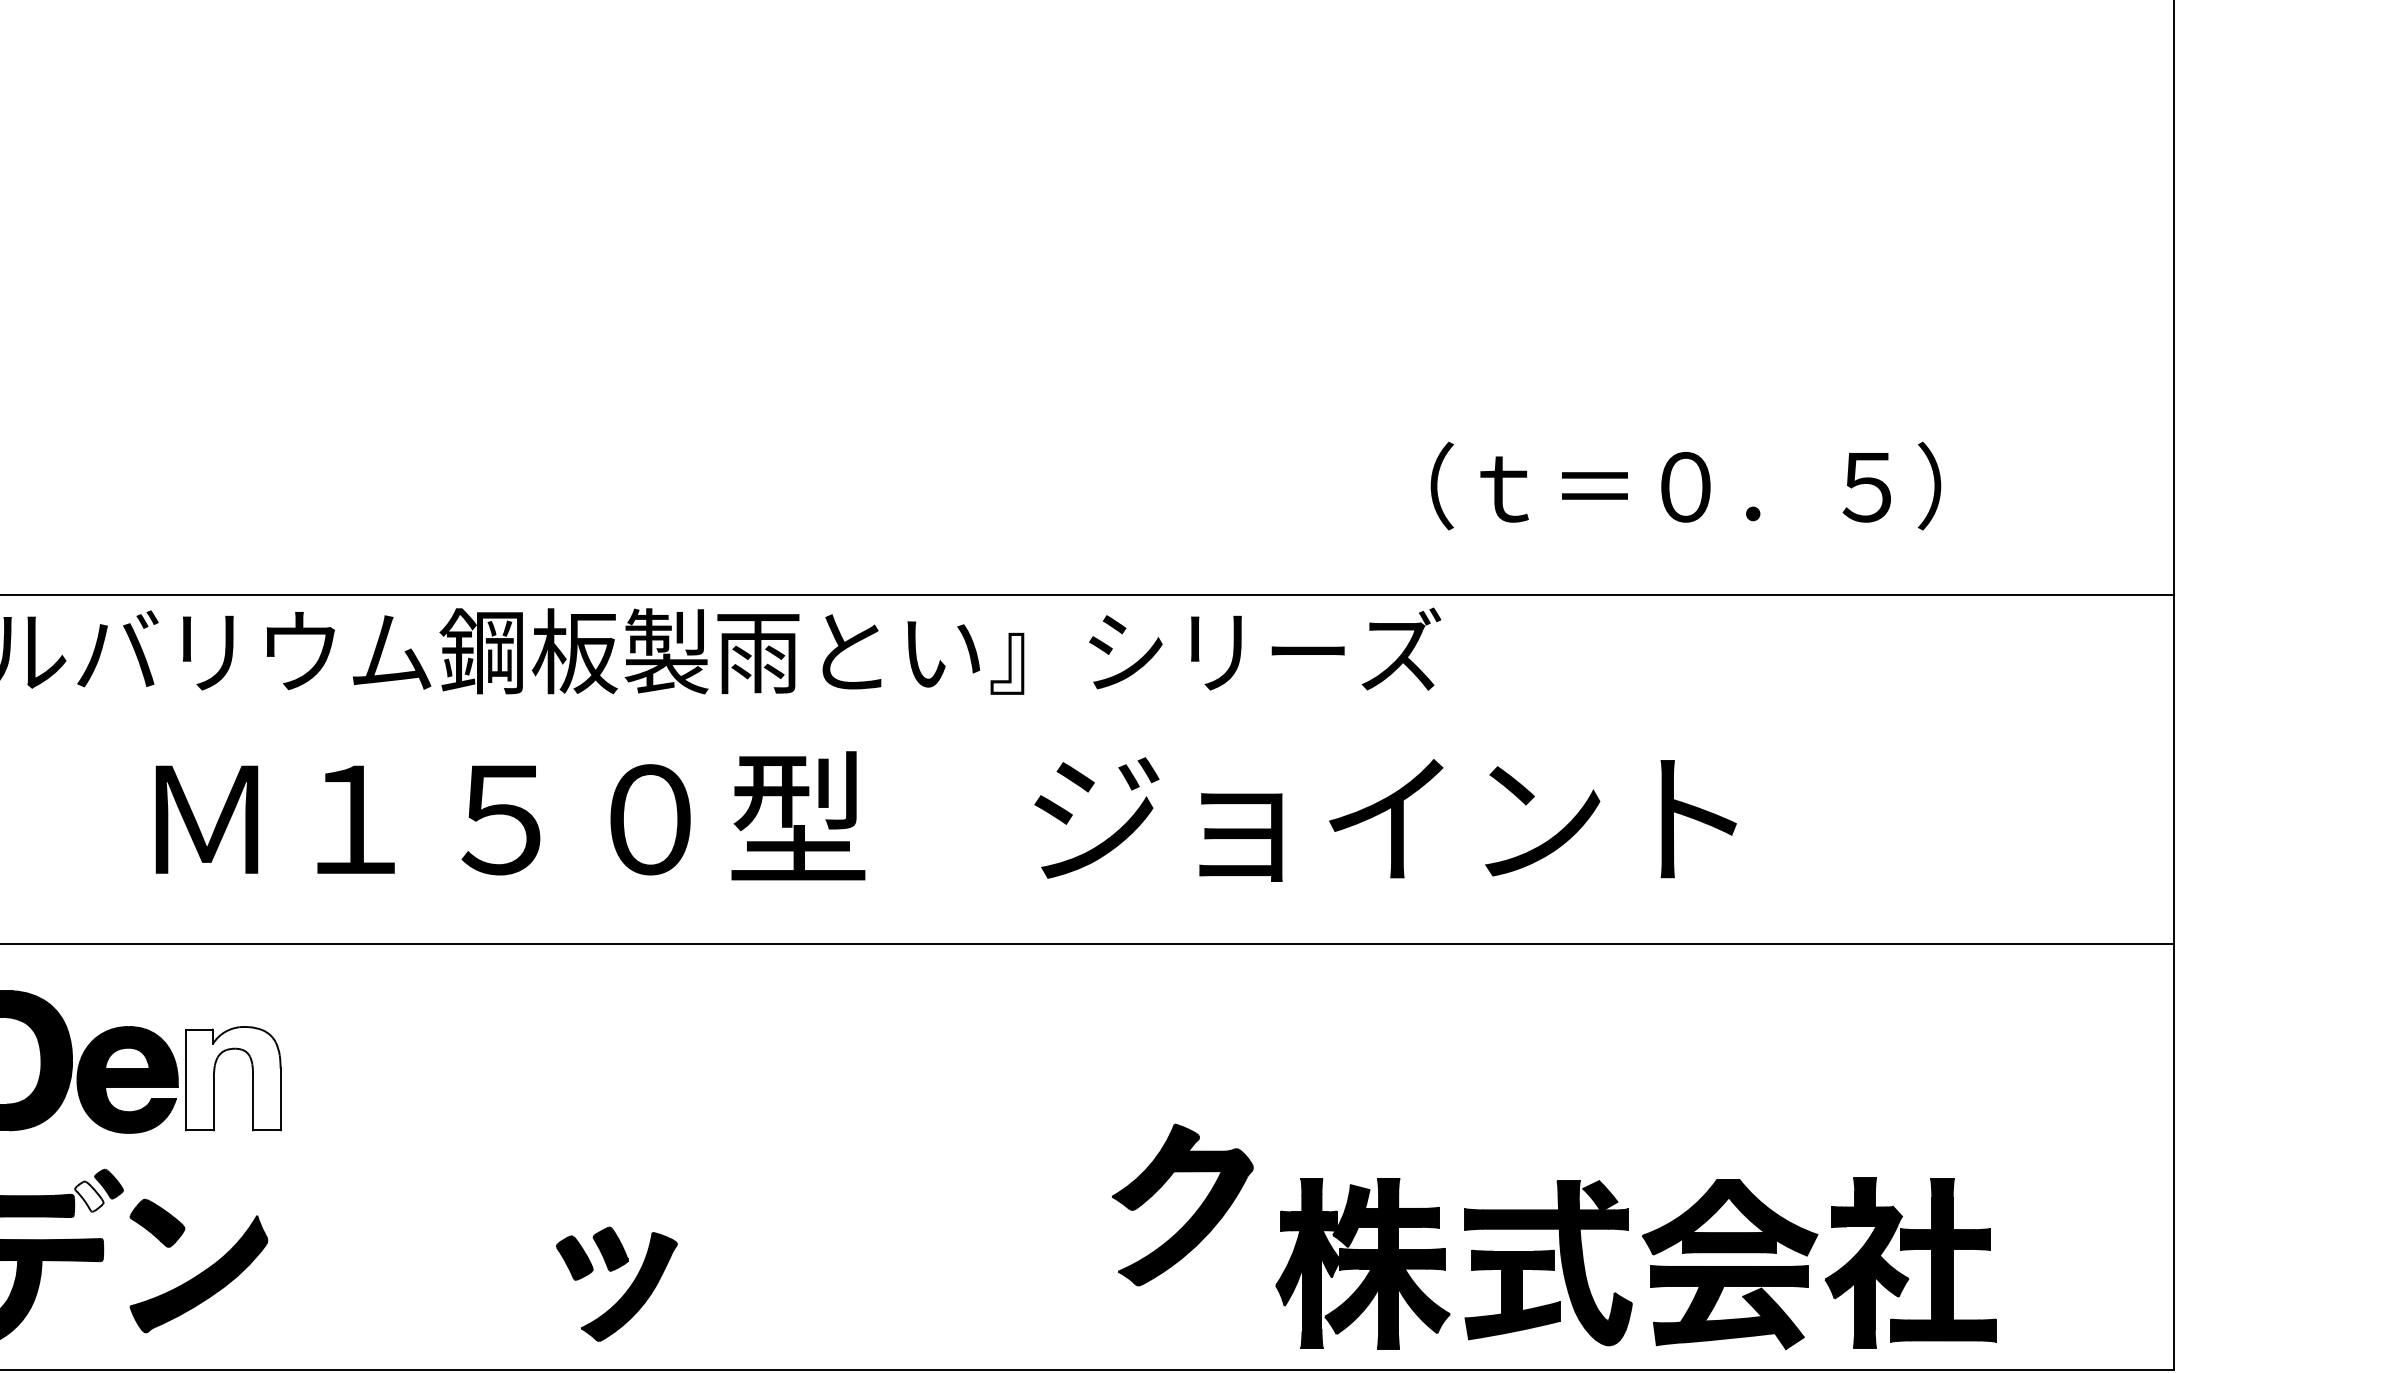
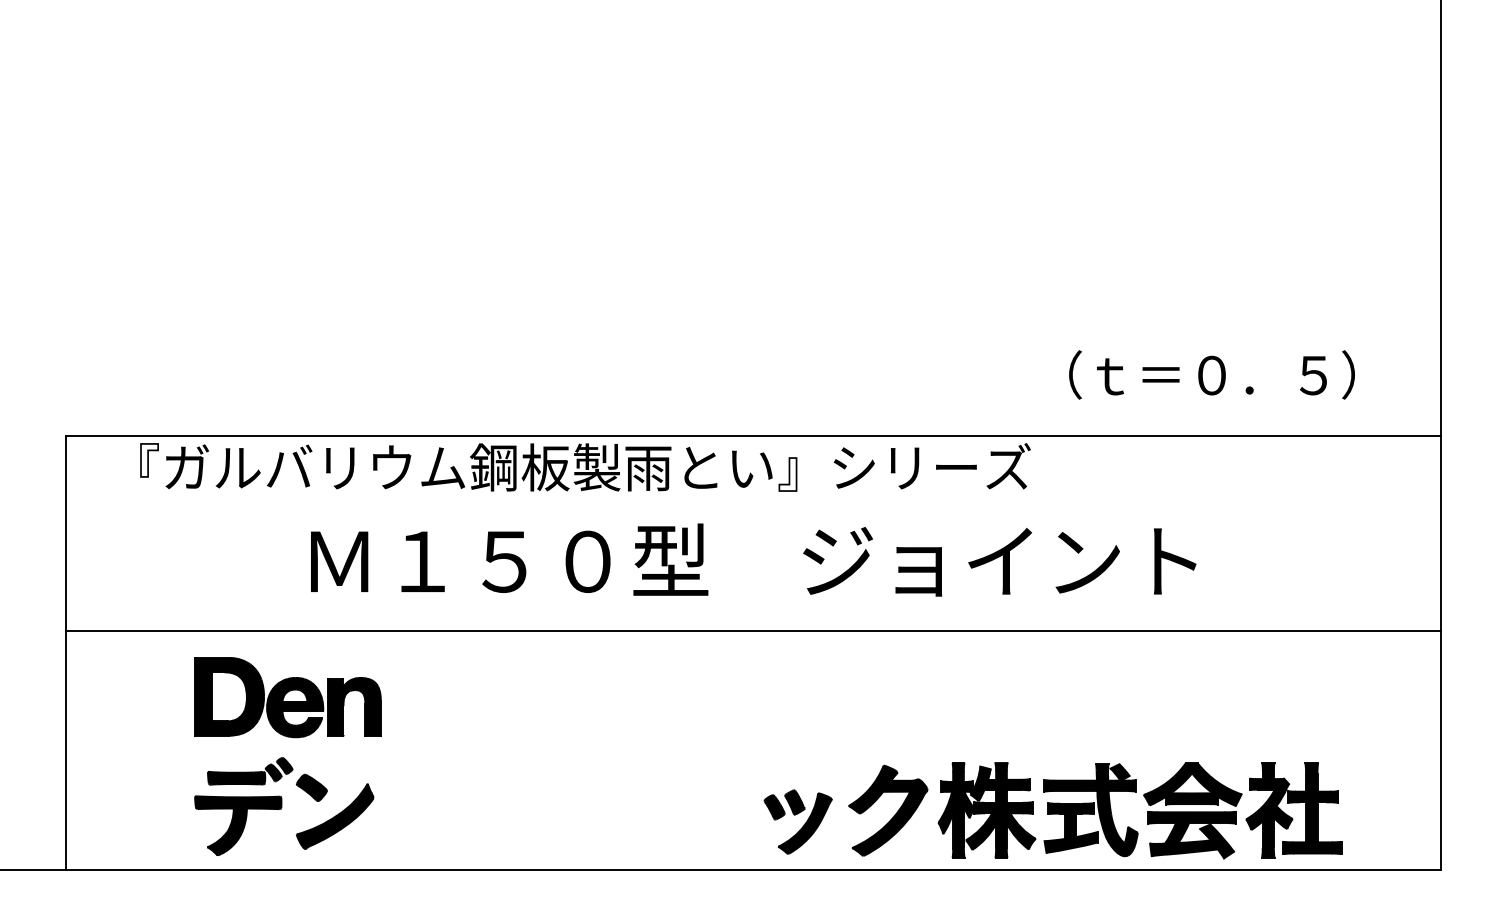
text: (1684, 485) -> (1211, 374), moved
fill: (233, 1077) -> (354, 706), added
fill: (88, 1195) -> (273, 772), added
part: (1192, 1213) -> (893, 815), moved
part: (612, 1272) -> (795, 815), moved

